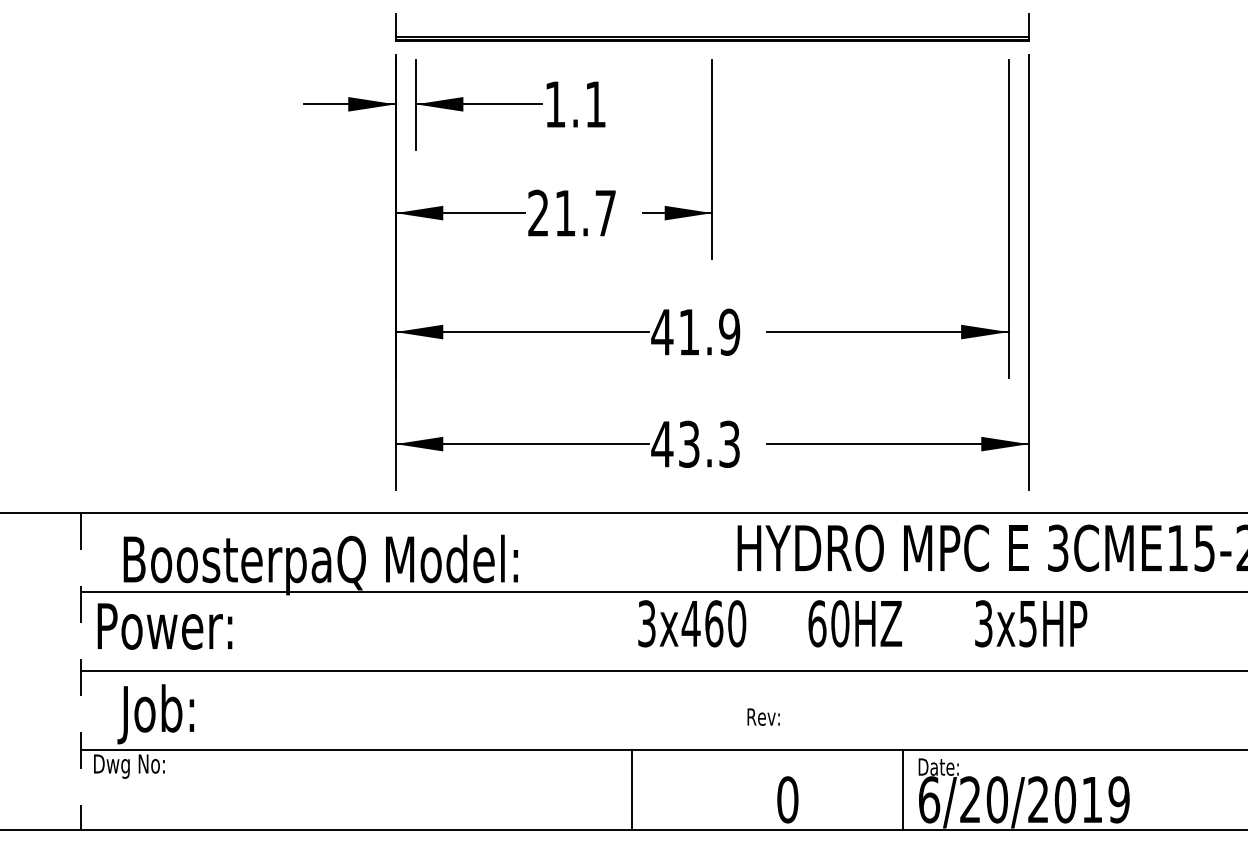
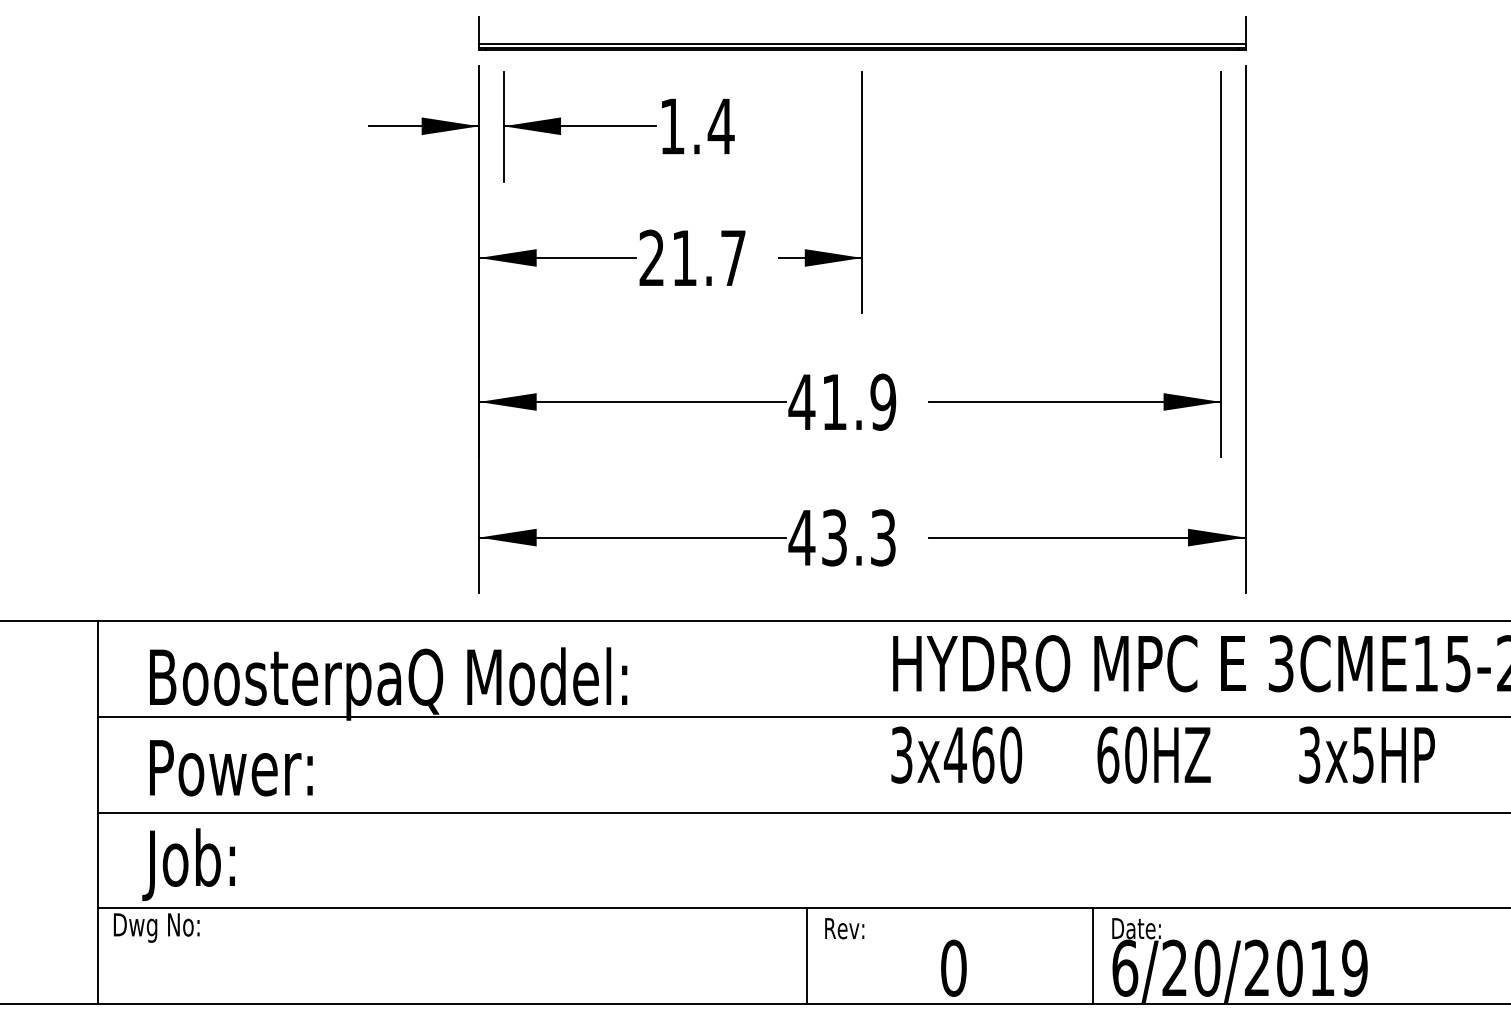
text: (595, 104) -> (720, 126), 1.1 -> 1.4
text: (862, 623) -> (1162, 754), moved
text: (164, 626) -> (230, 768), moved
line: (81, 671) -> (98, 812), dashed -> solid
text: (763, 716) -> (844, 927), moved
line: (631, 789) -> (806, 955), moved

